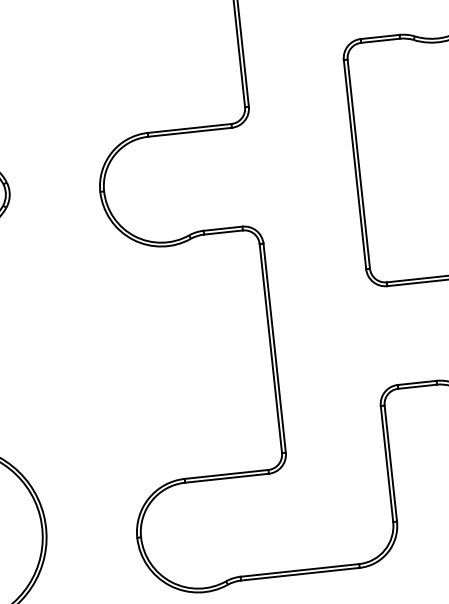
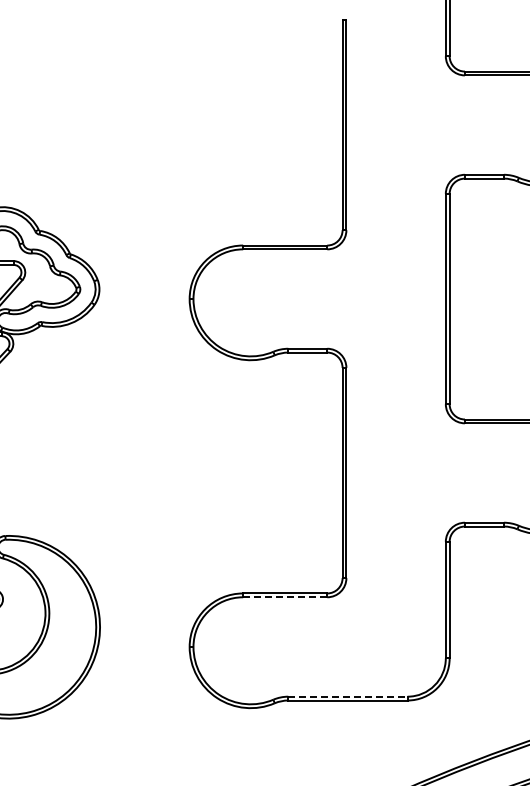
line: (226, 478) -> (284, 597), solid -> dashed
line: (299, 570) -> (347, 696), solid -> dashed

